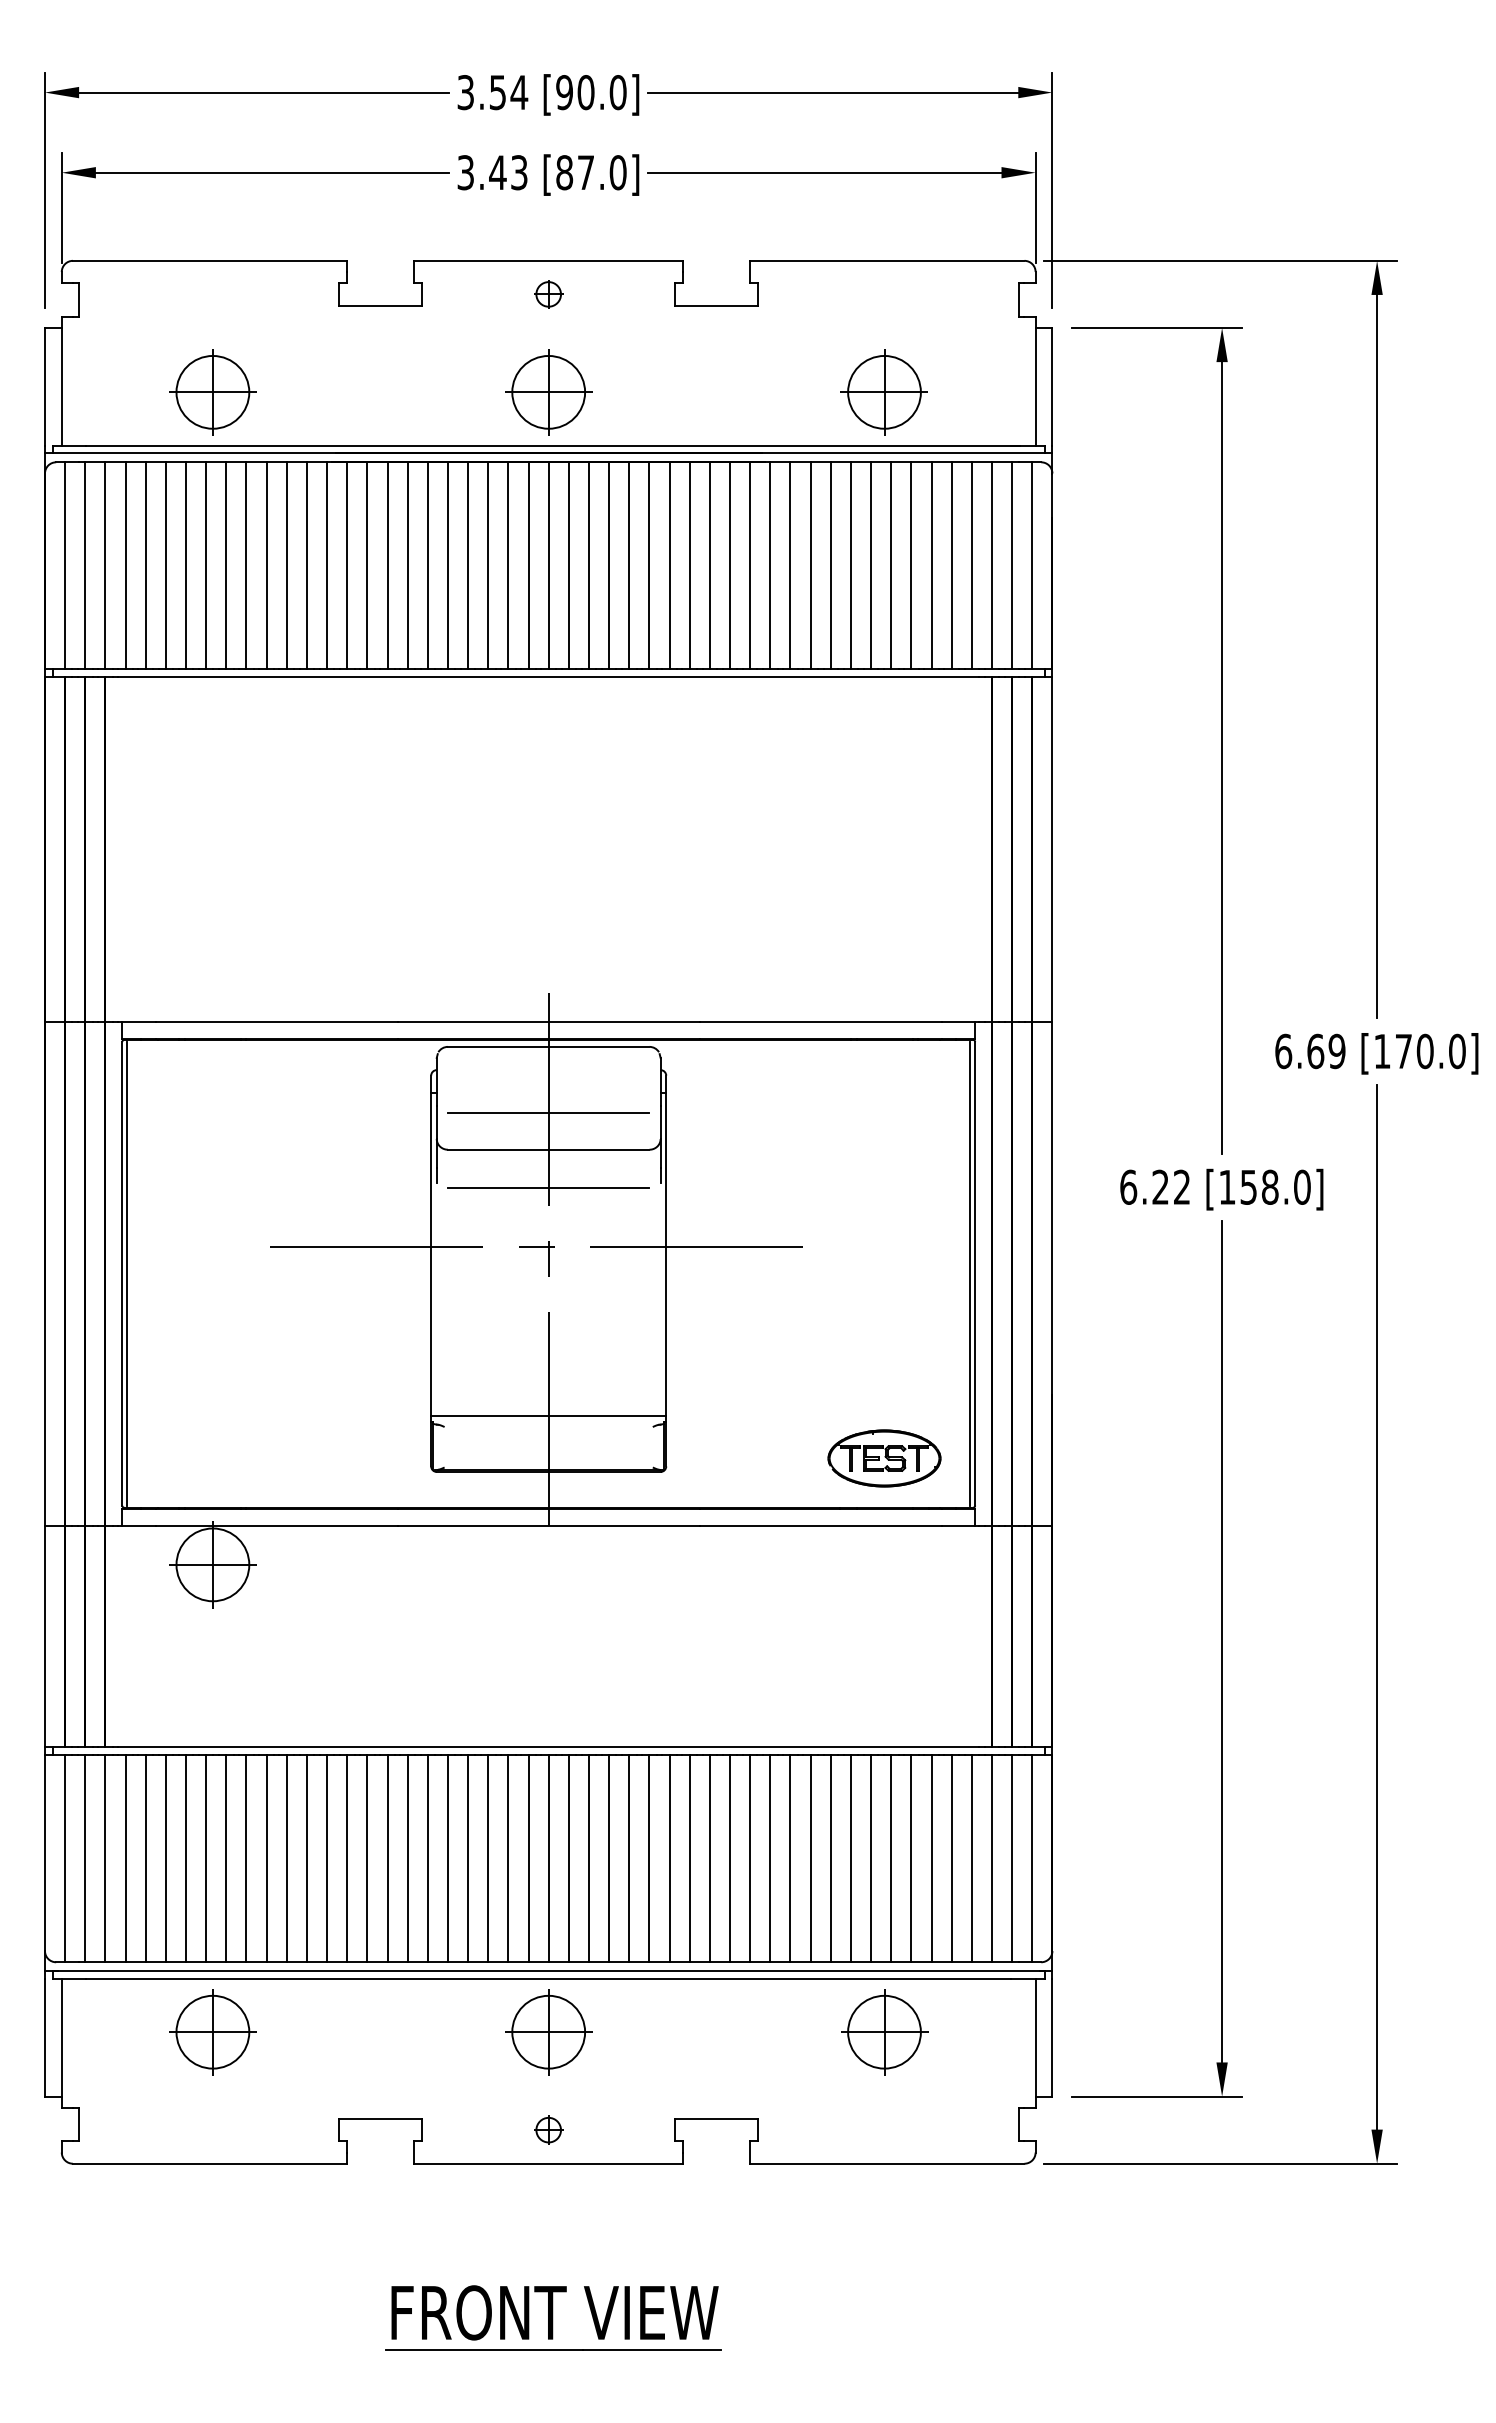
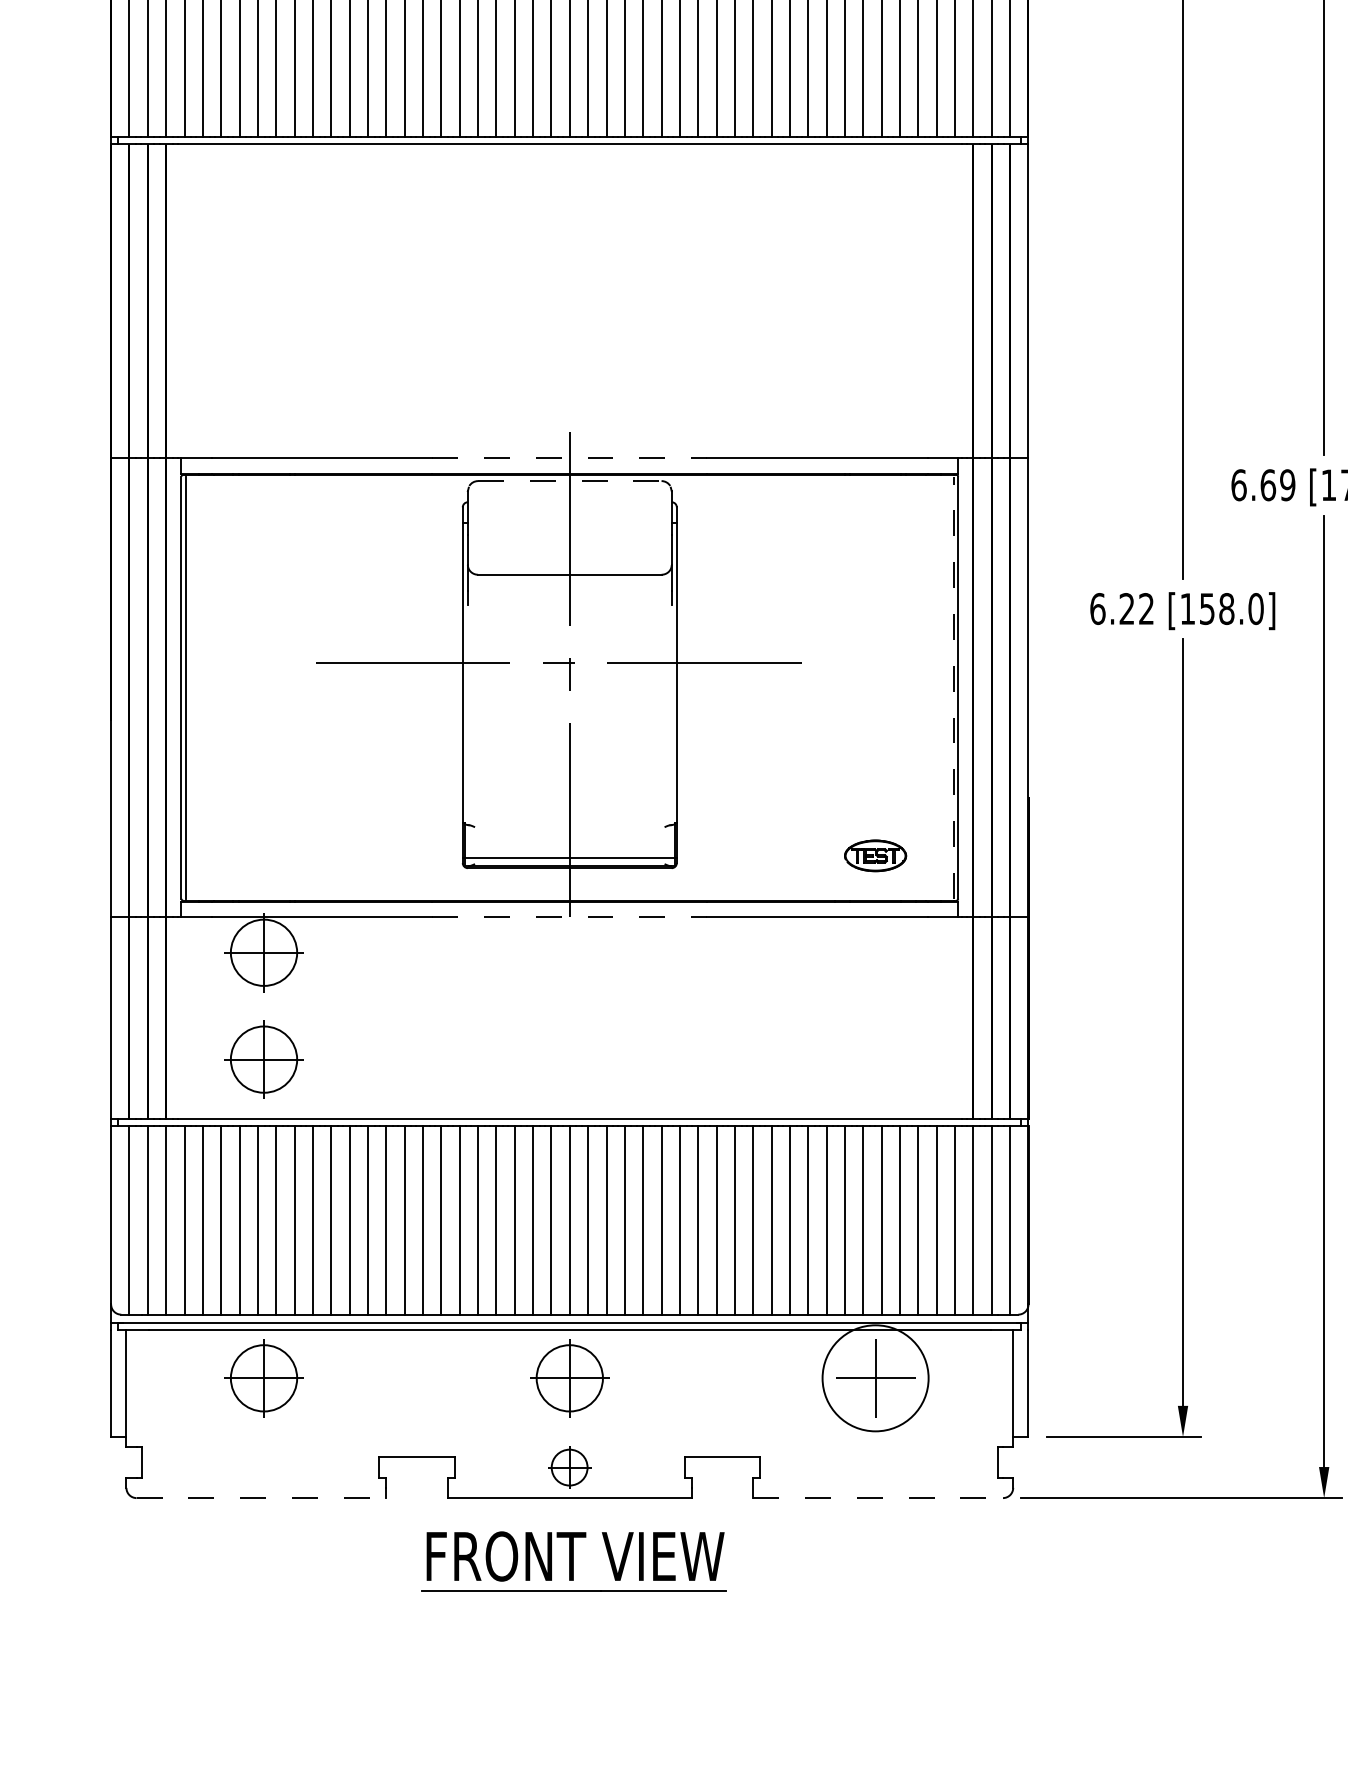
line: (549, 1021) -> (570, 457), solid -> dashed
line: (548, 1046) -> (569, 480), solid -> dashed
line: (548, 1113) -> (569, 541), removed
line: (548, 1187) -> (569, 609), removed
line: (970, 1273) -> (953, 687), solid -> dashed
line: (548, 1416) -> (569, 858), moved
part: (884, 1458) -> (875, 855), size x0.6
line: (549, 1525) -> (570, 916), solid -> dashed
part: (212, 1682) -> (263, 1059), added
circle: (884, 2031) -> (875, 1377), size x1.6
part: (548, 2129) -> (569, 1466), size x1.6
line: (210, 2163) -> (261, 1497), solid -> dashed
line: (887, 2163) -> (878, 1497), solid -> dashed
part: (553, 2317) -> (574, 1560), moved

